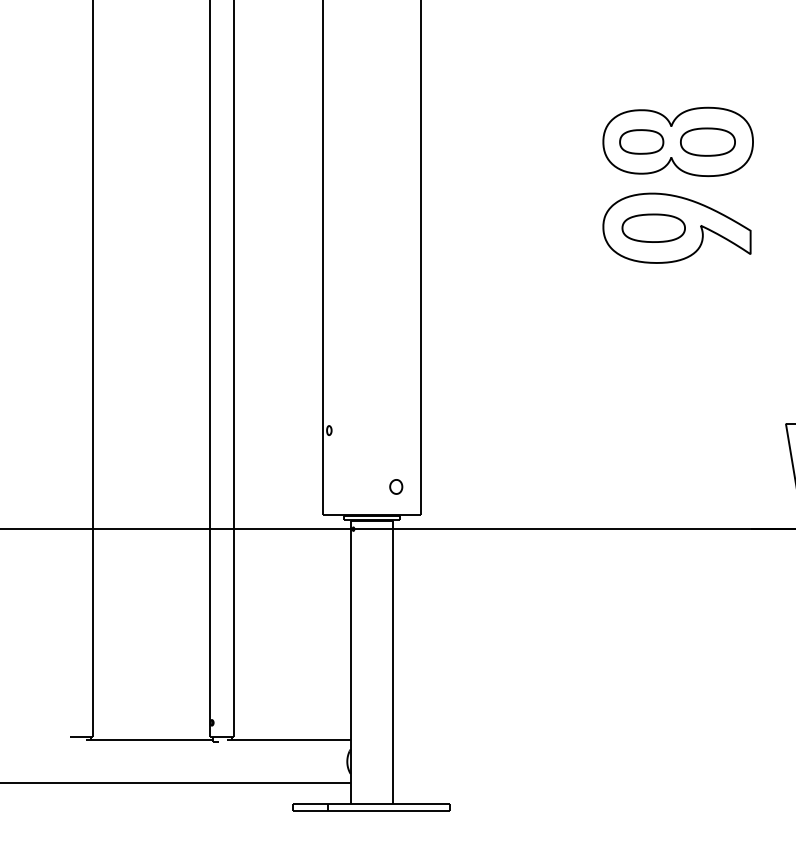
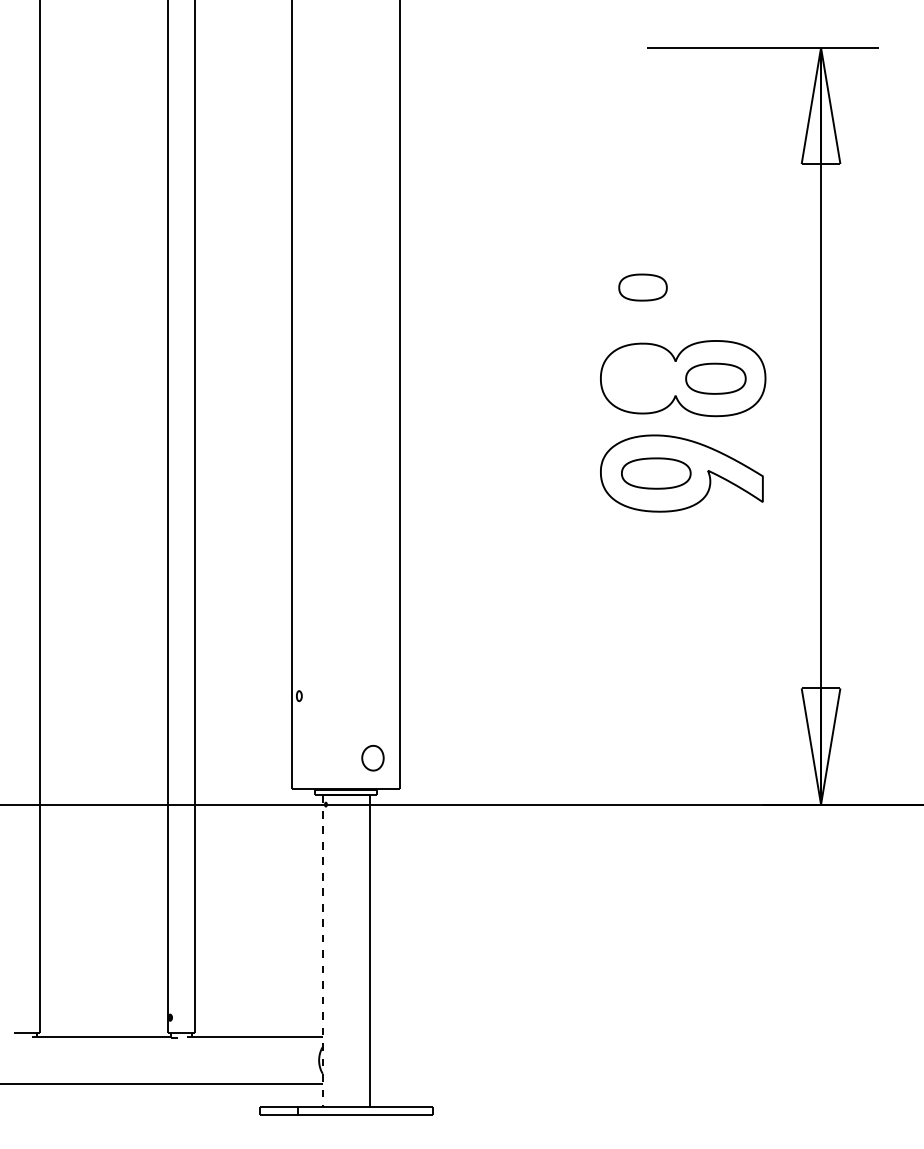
part: (641, 141) -> (642, 287), moved
part: (395, 486) -> (372, 757), size x1.6
line: (350, 662) -> (322, 951), solid -> dashed

